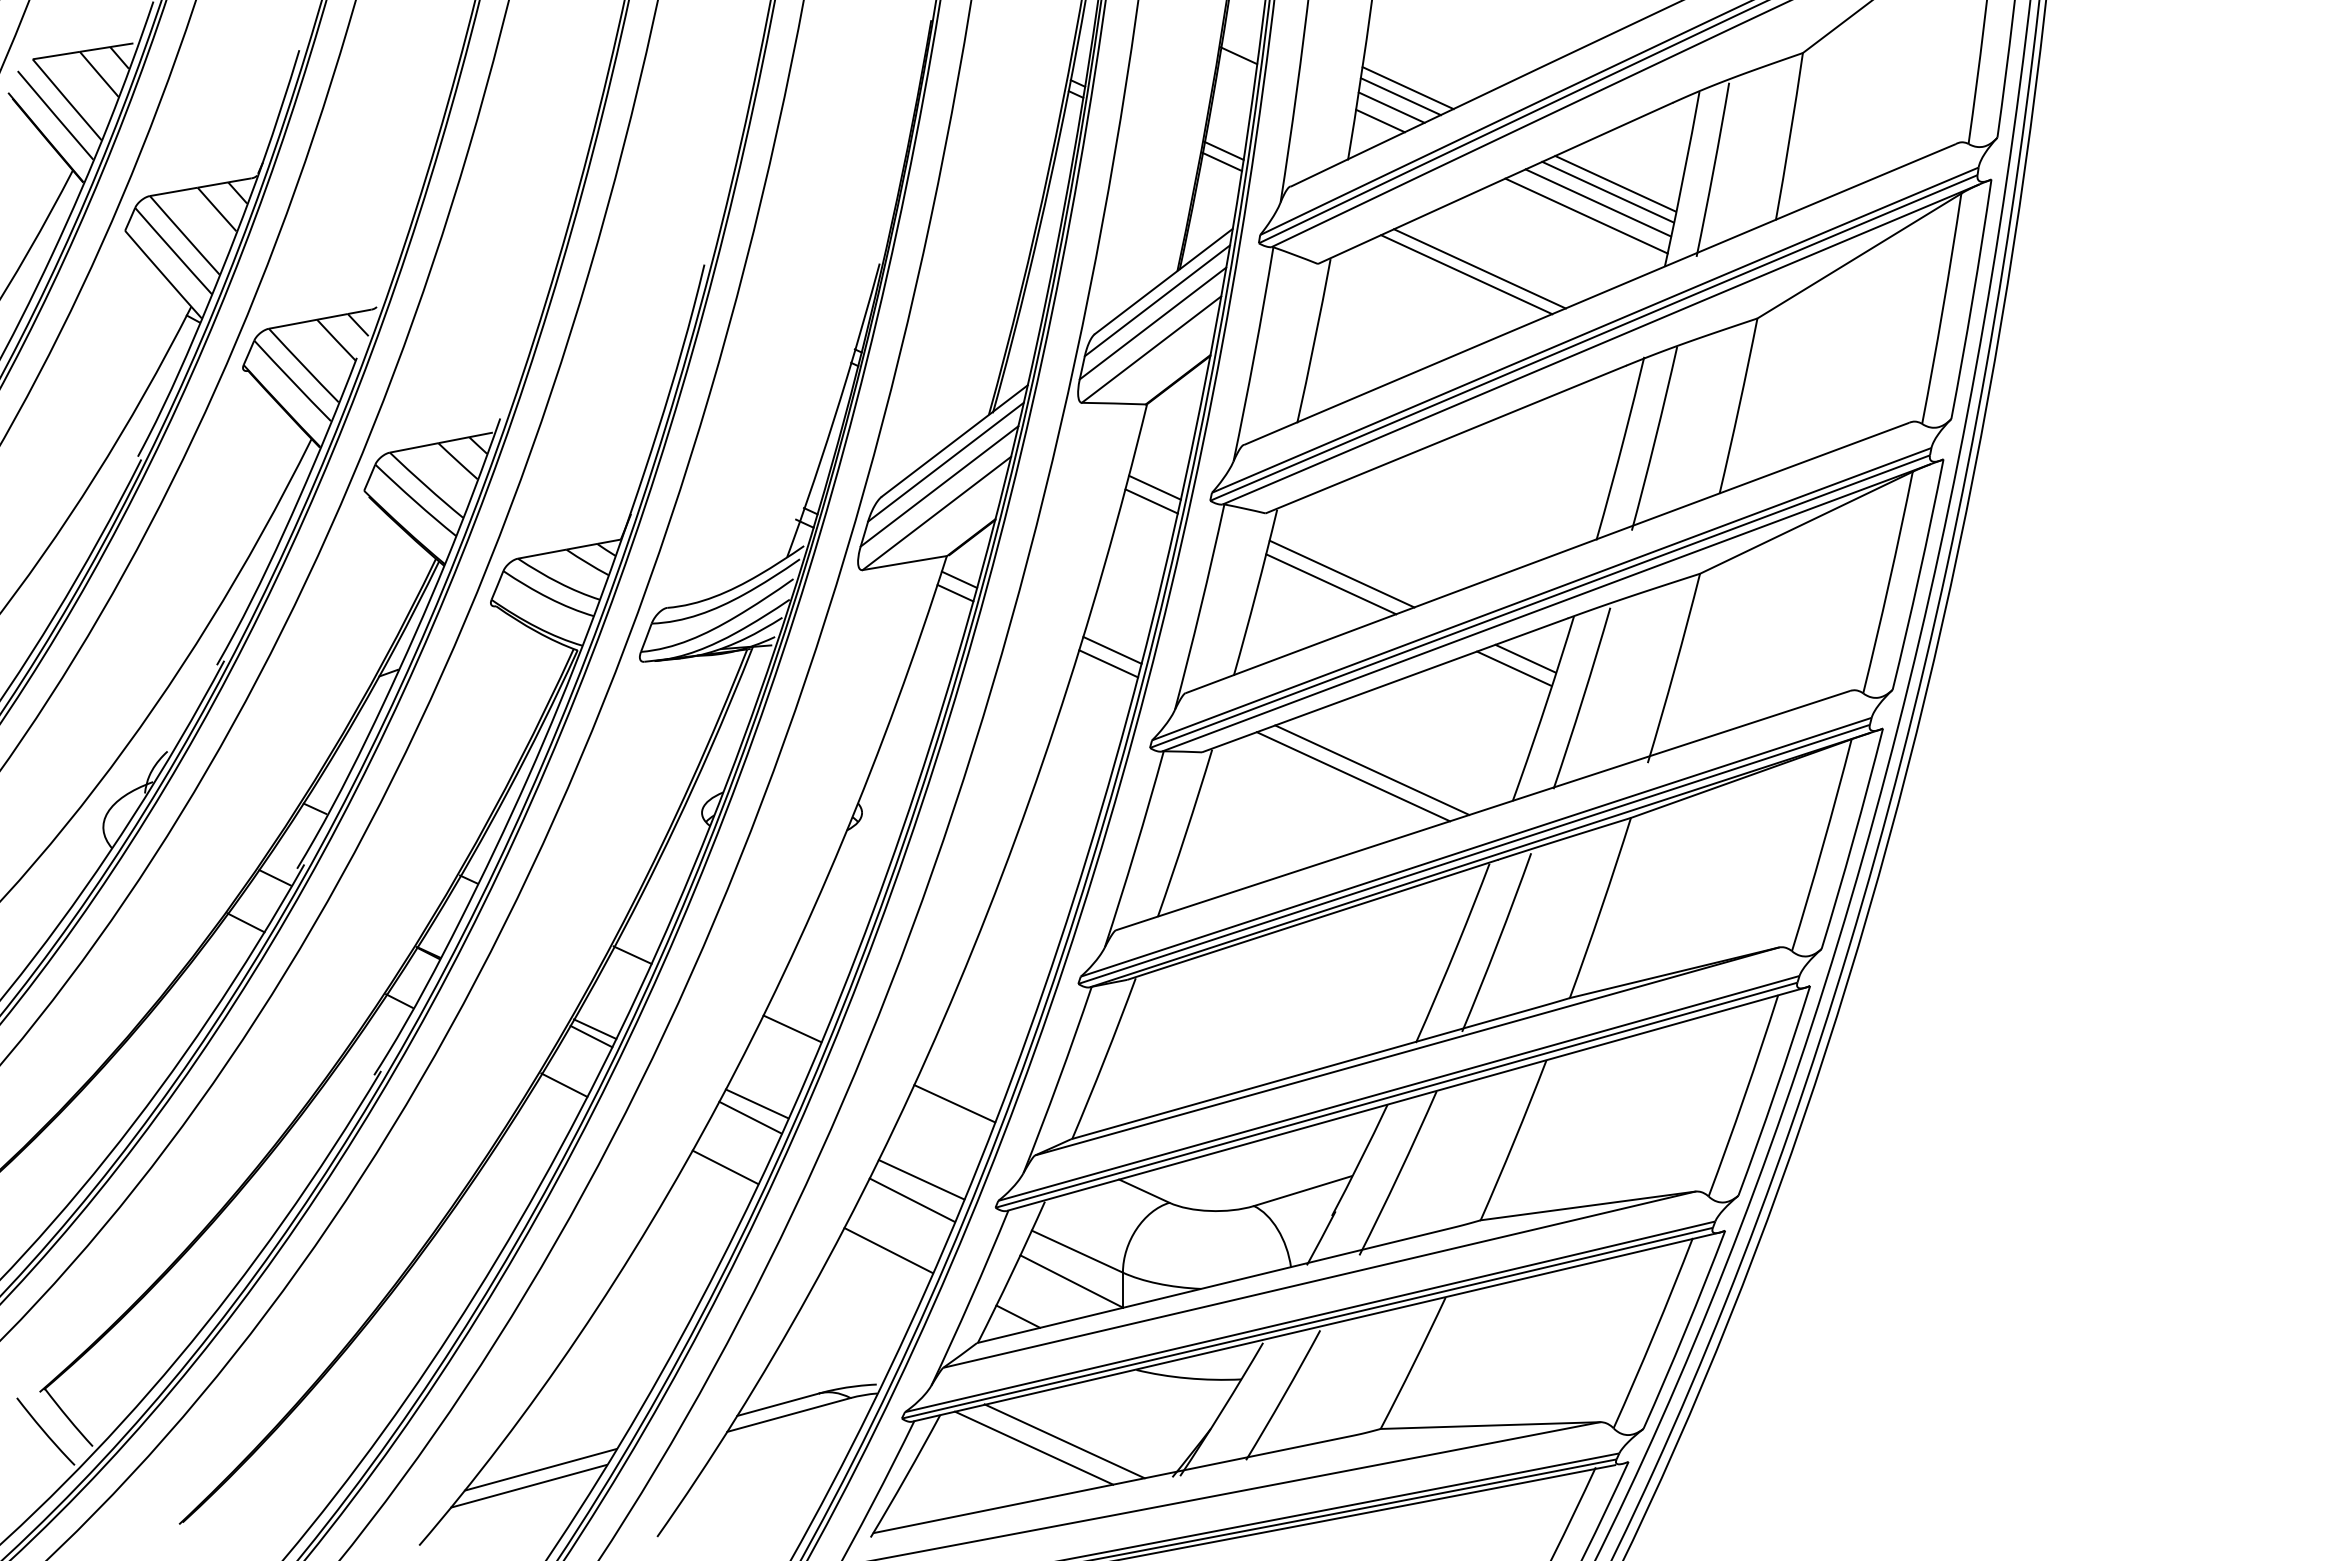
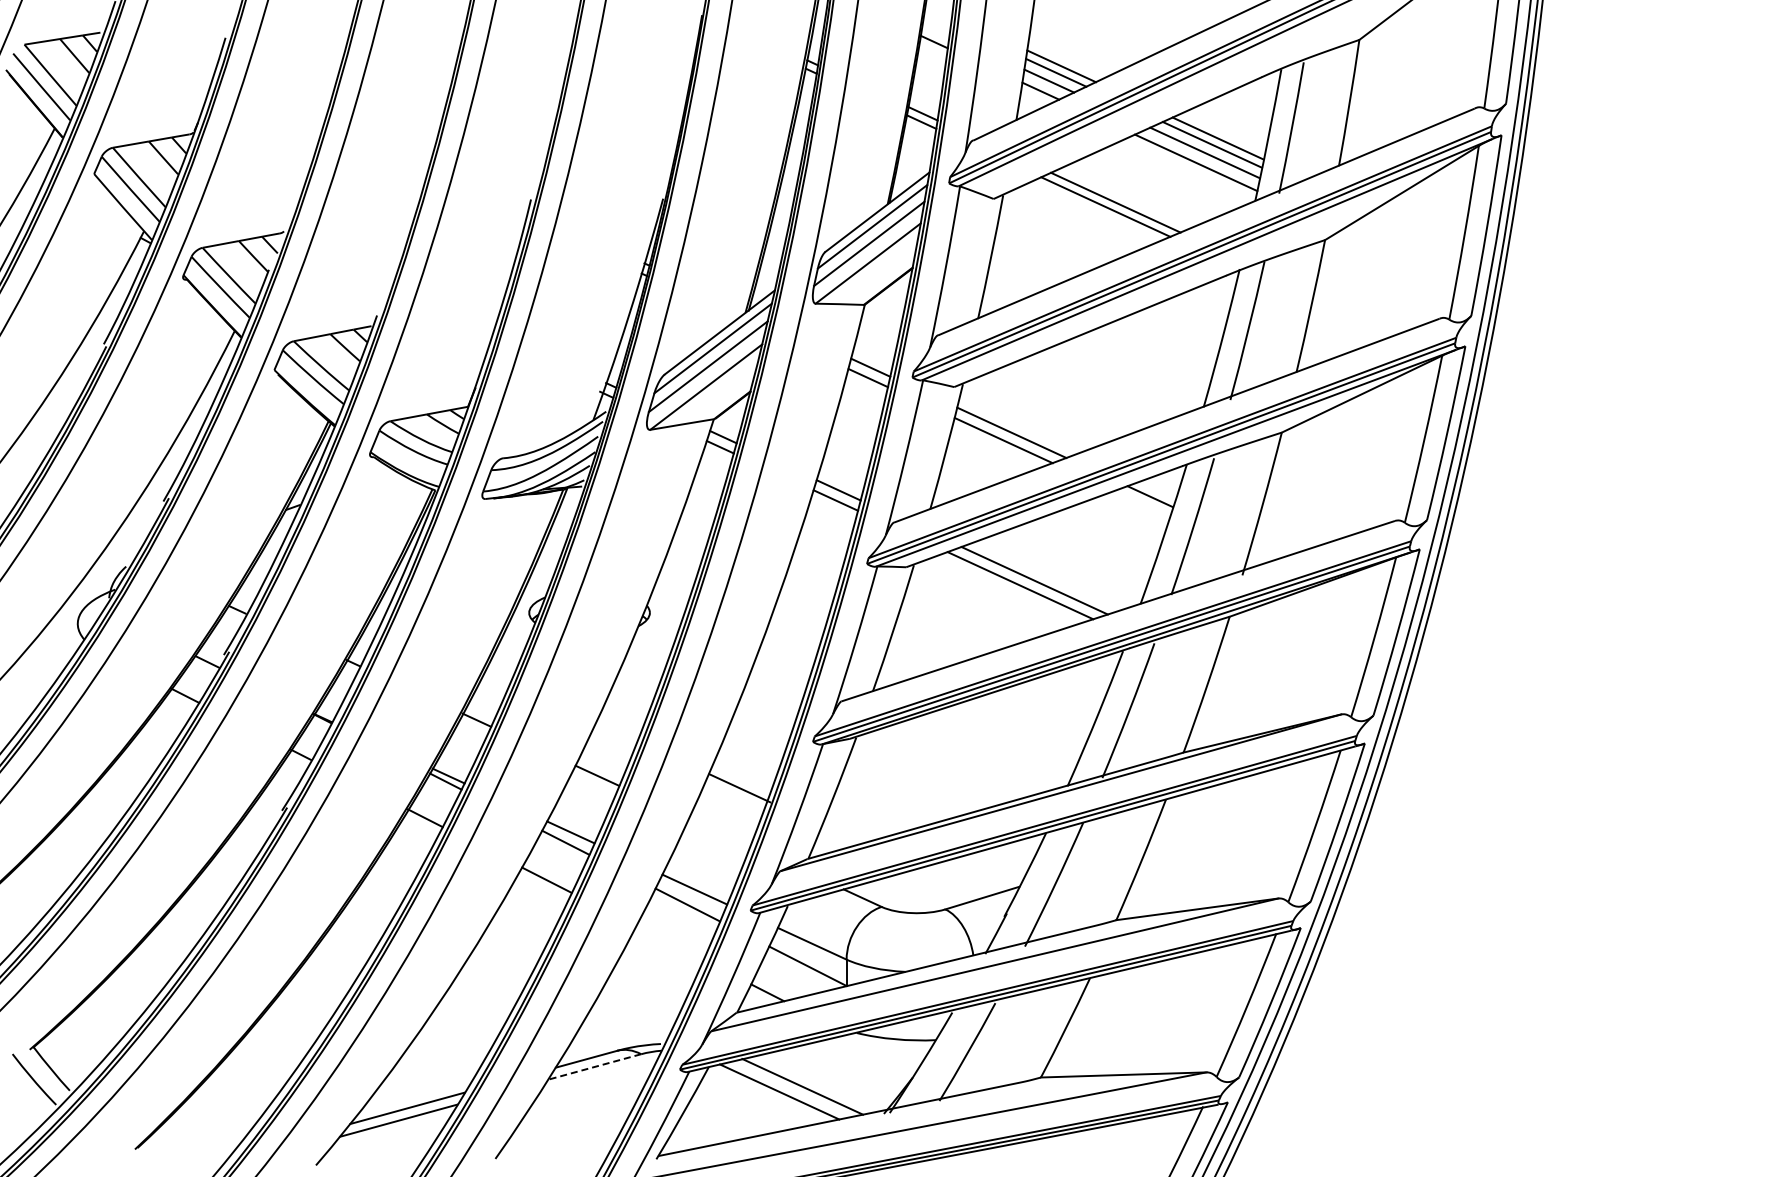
line: (1513, 669) -> (1141, 504), removed
line: (954, 1104) -> (739, 788), moved
line: (888, 1249) -> (669, 942), removed
line: (788, 1415) -> (594, 1067), solid -> dashed

